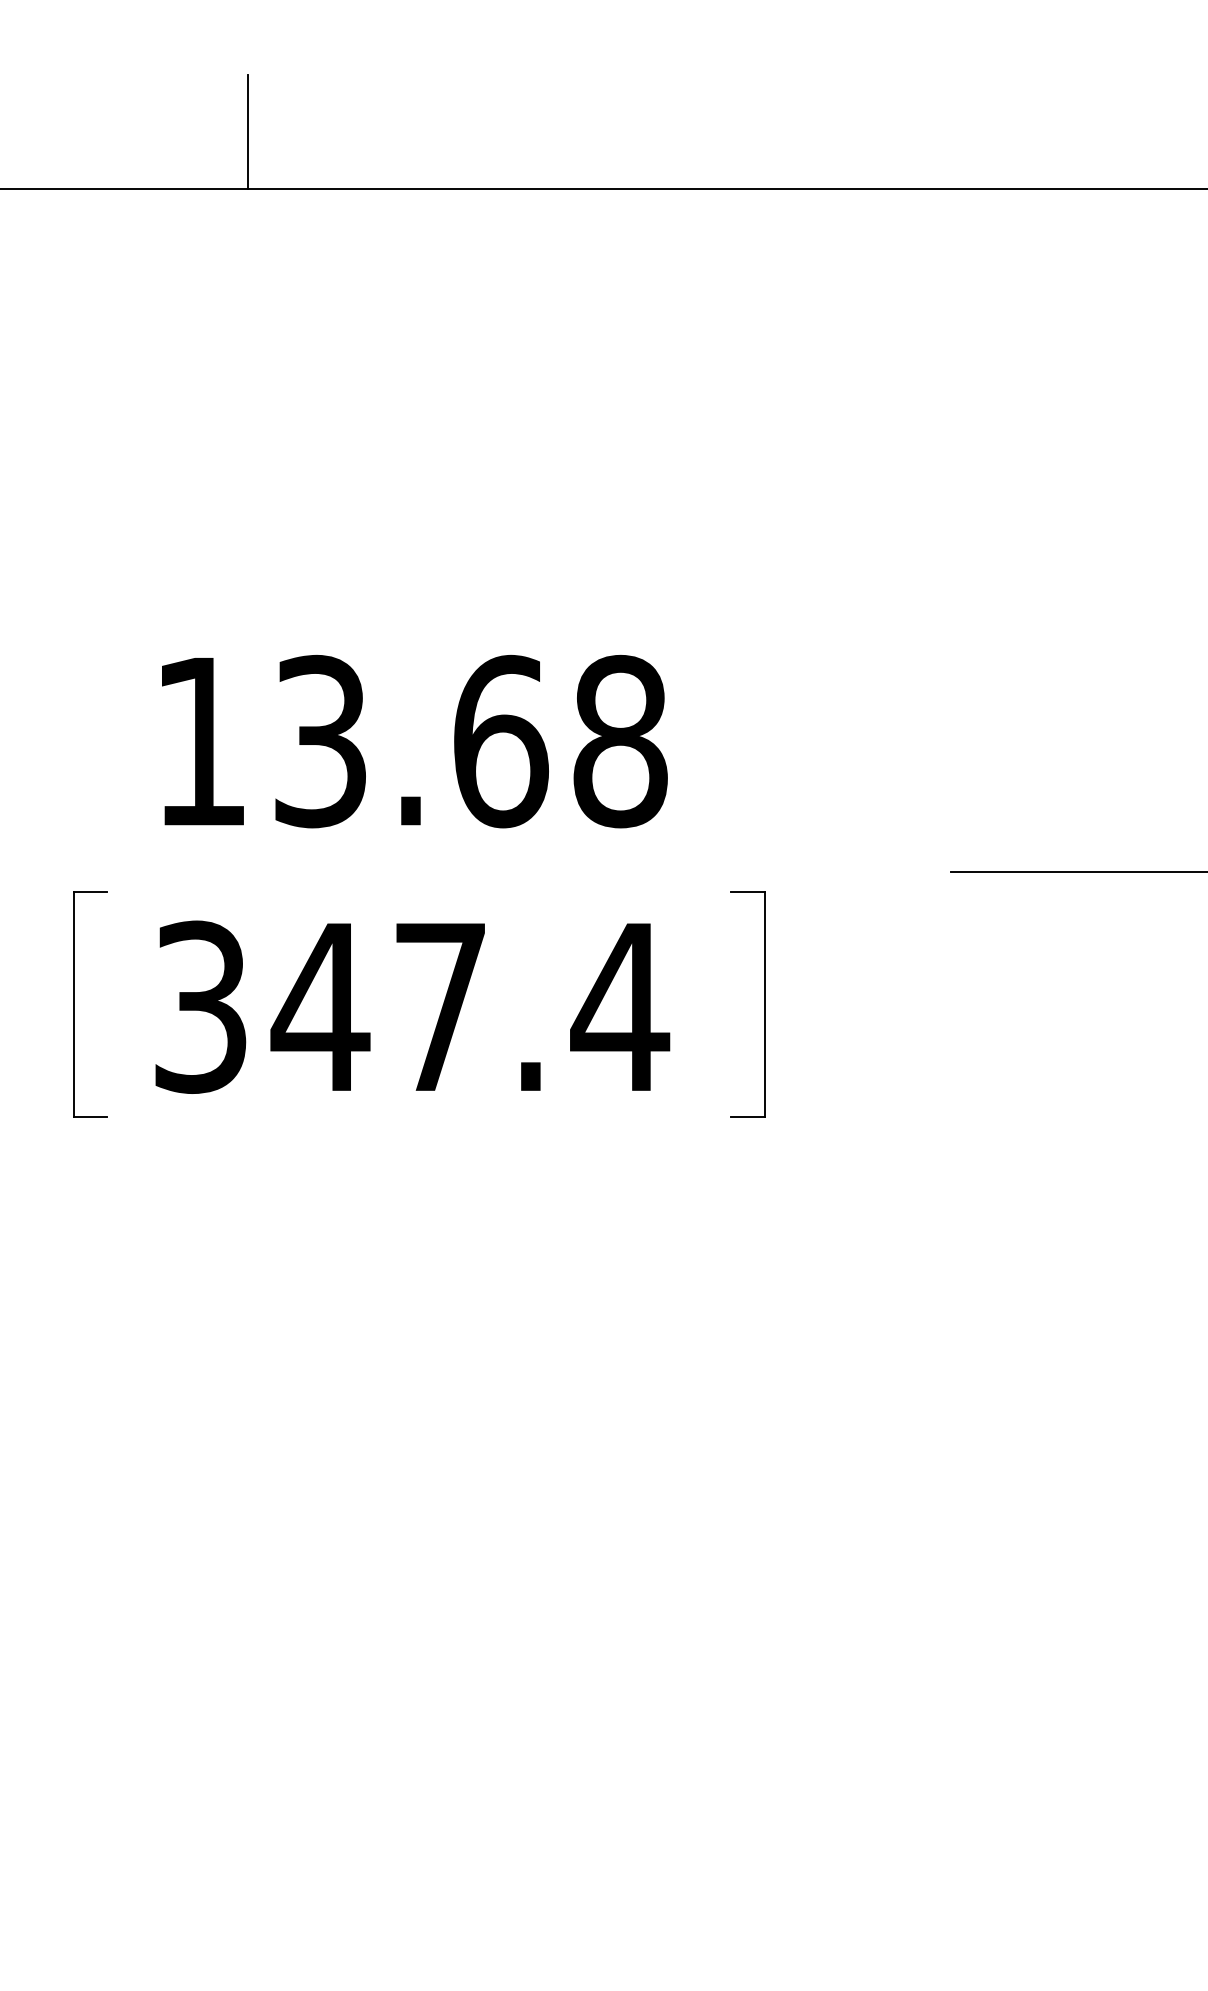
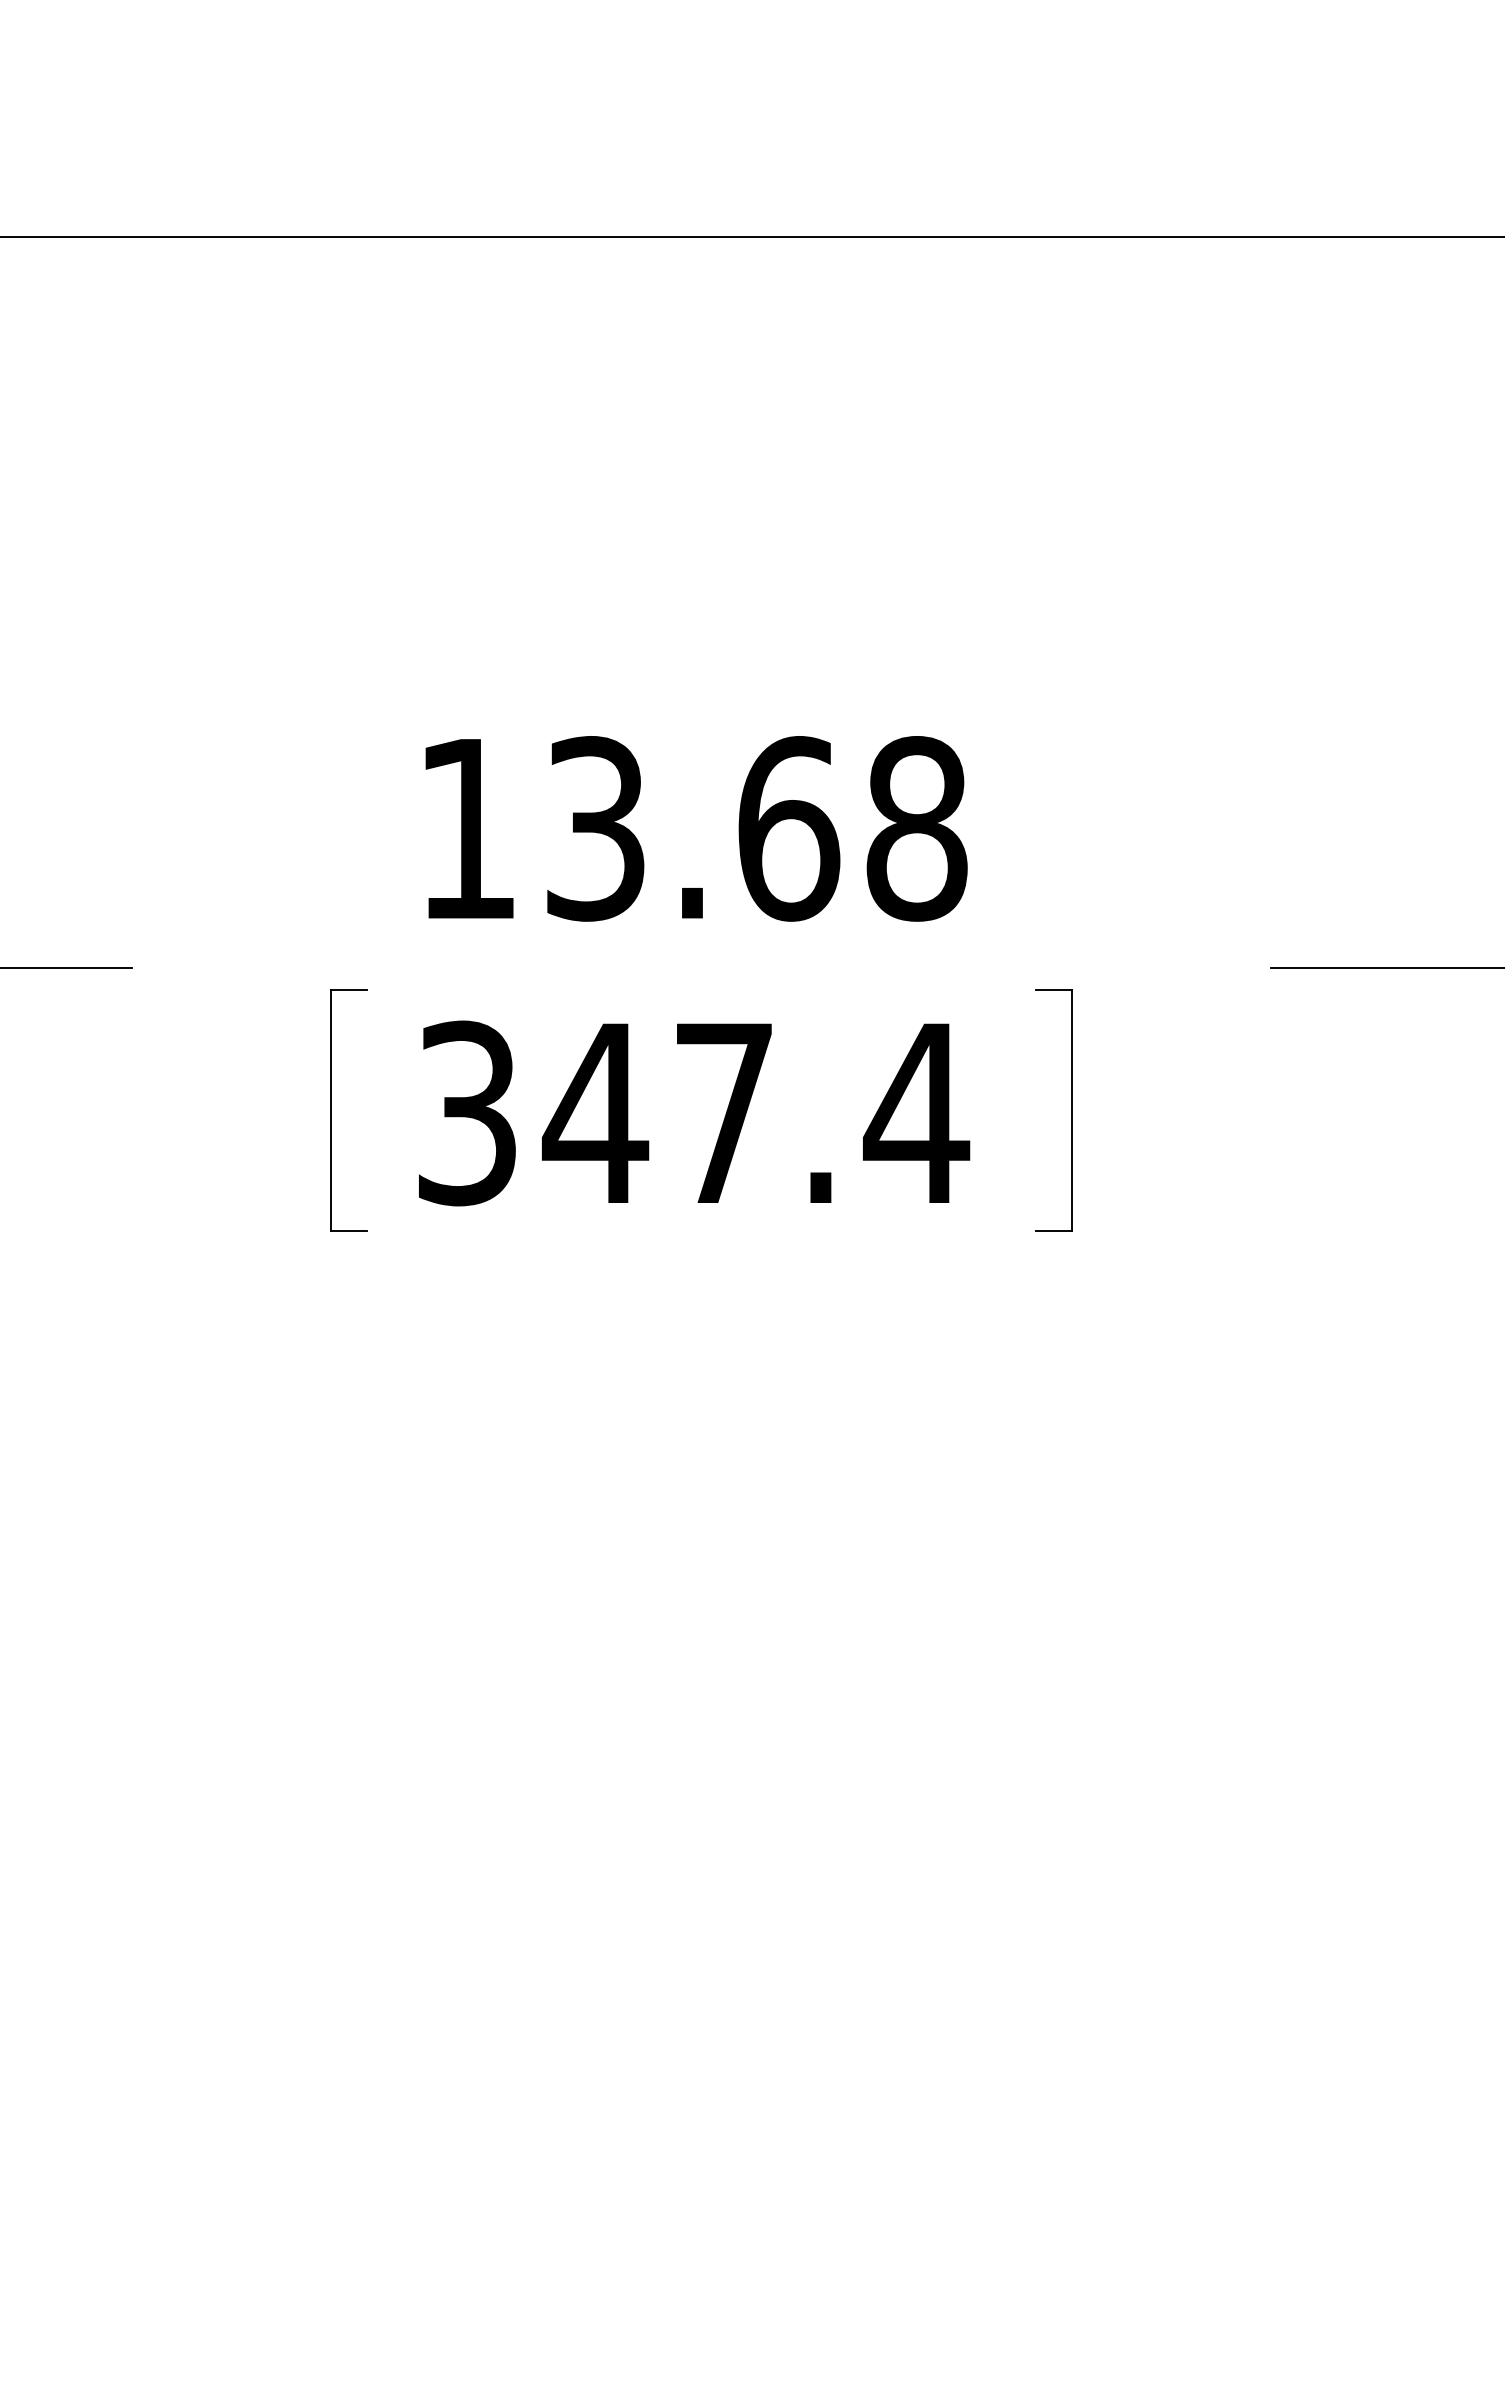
line: (248, 131) -> (518, 175), removed

